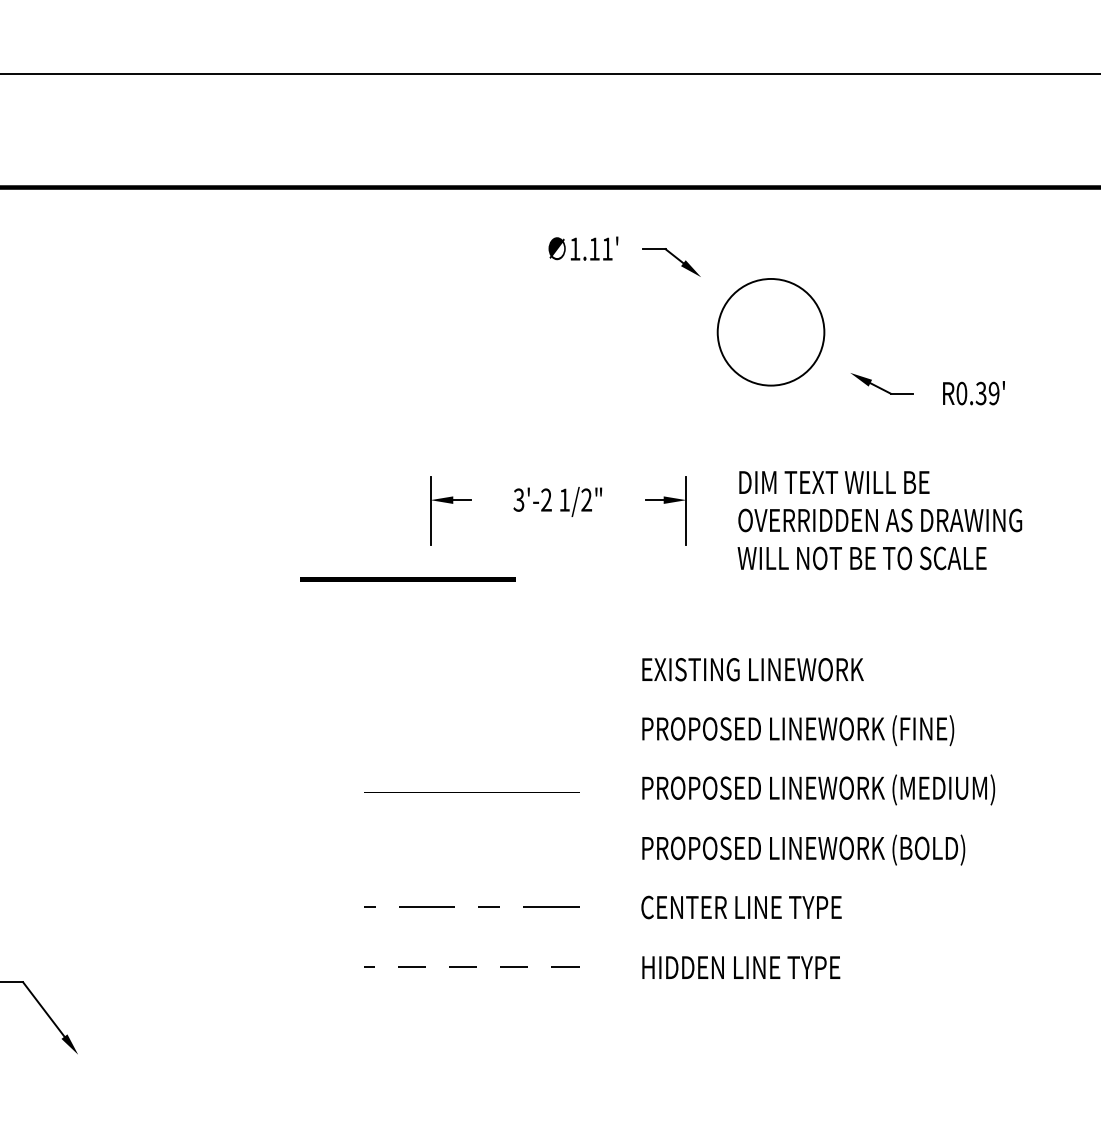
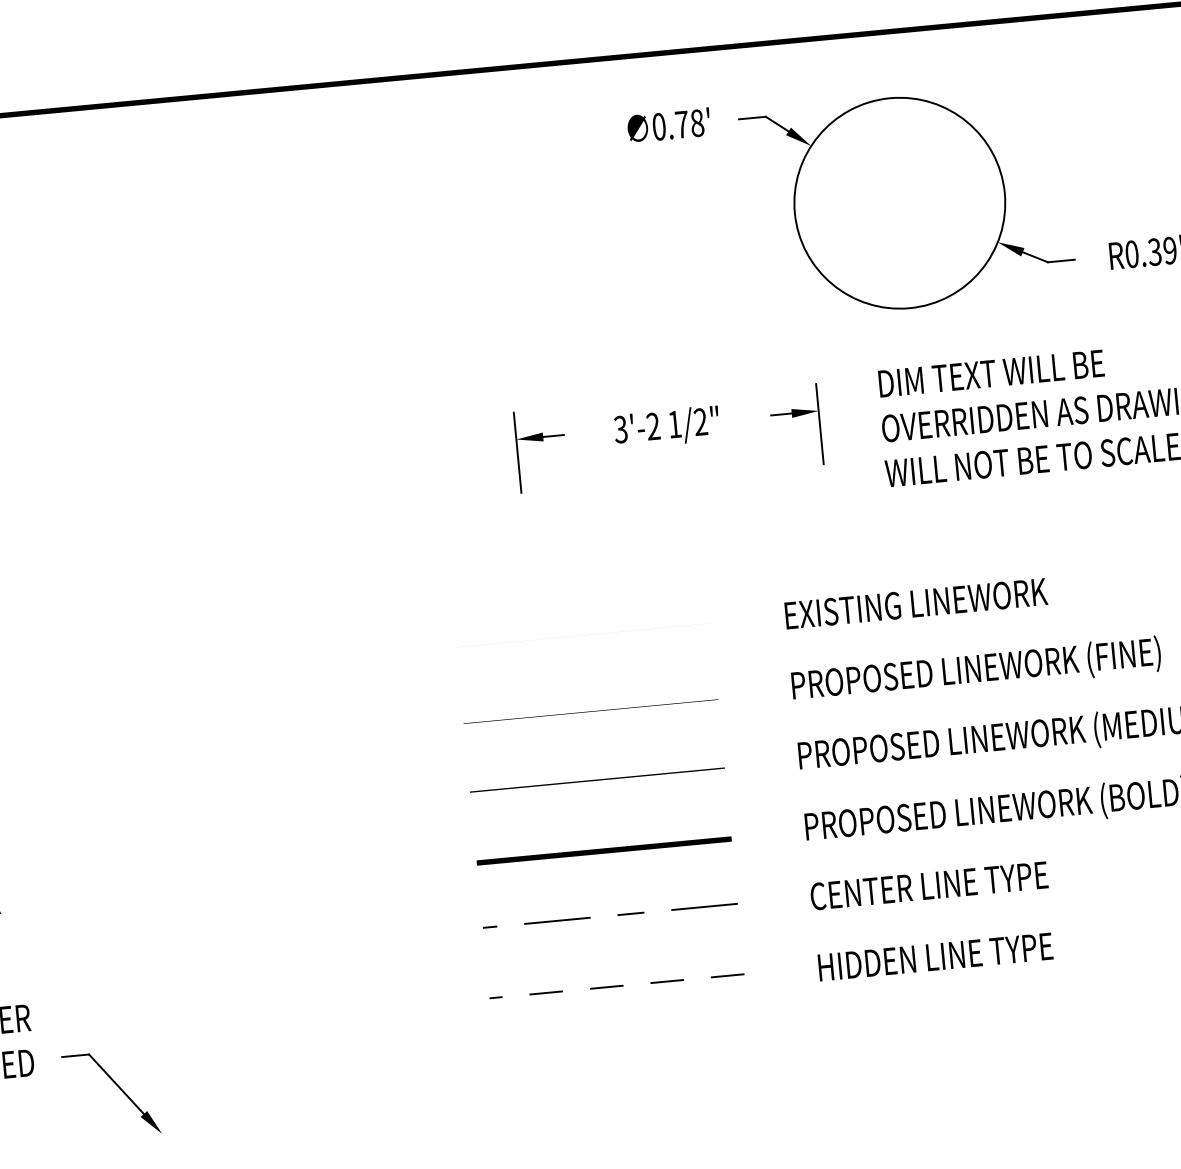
text: (591, 248) -> (678, 124), 1.11' -> 0.78'
circle: (770, 332) -> (899, 203), size x1.67
line: (407, 579) -> (604, 851), moved
line: (471, 734) -> (590, 711), added

